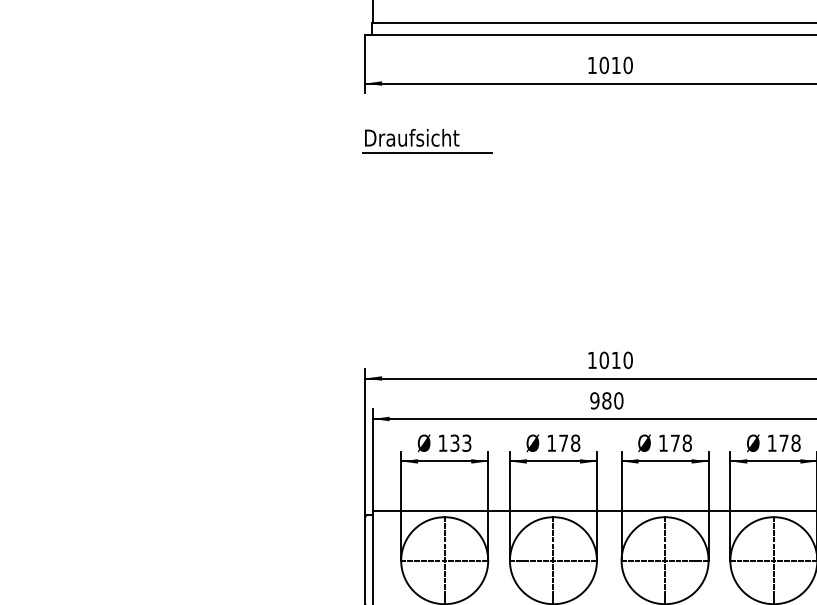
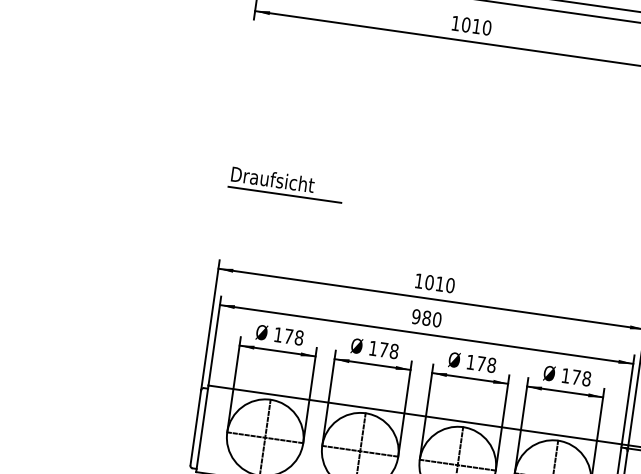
part: (427, 141) -> (285, 184), moved
text: (460, 442) -> (293, 336), 133 -> 178

